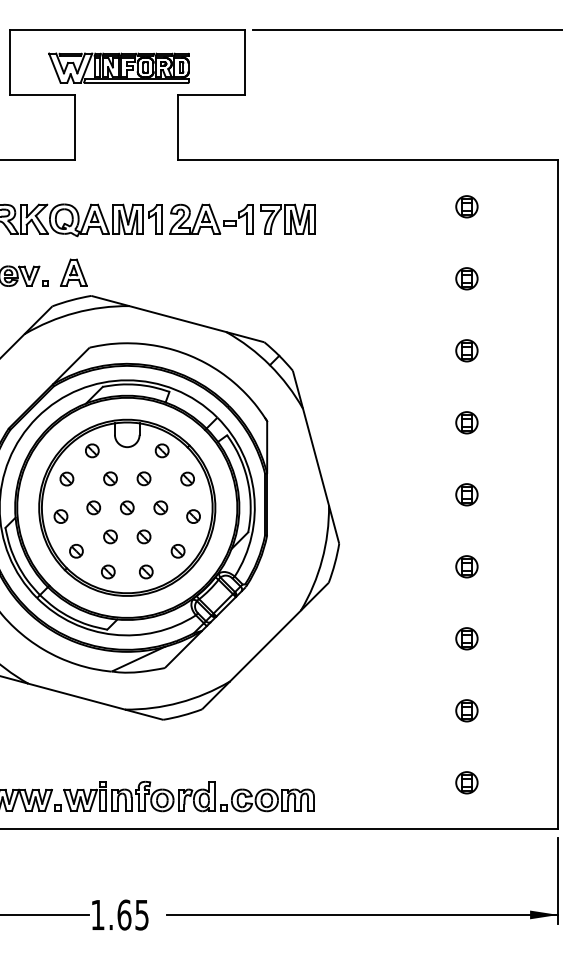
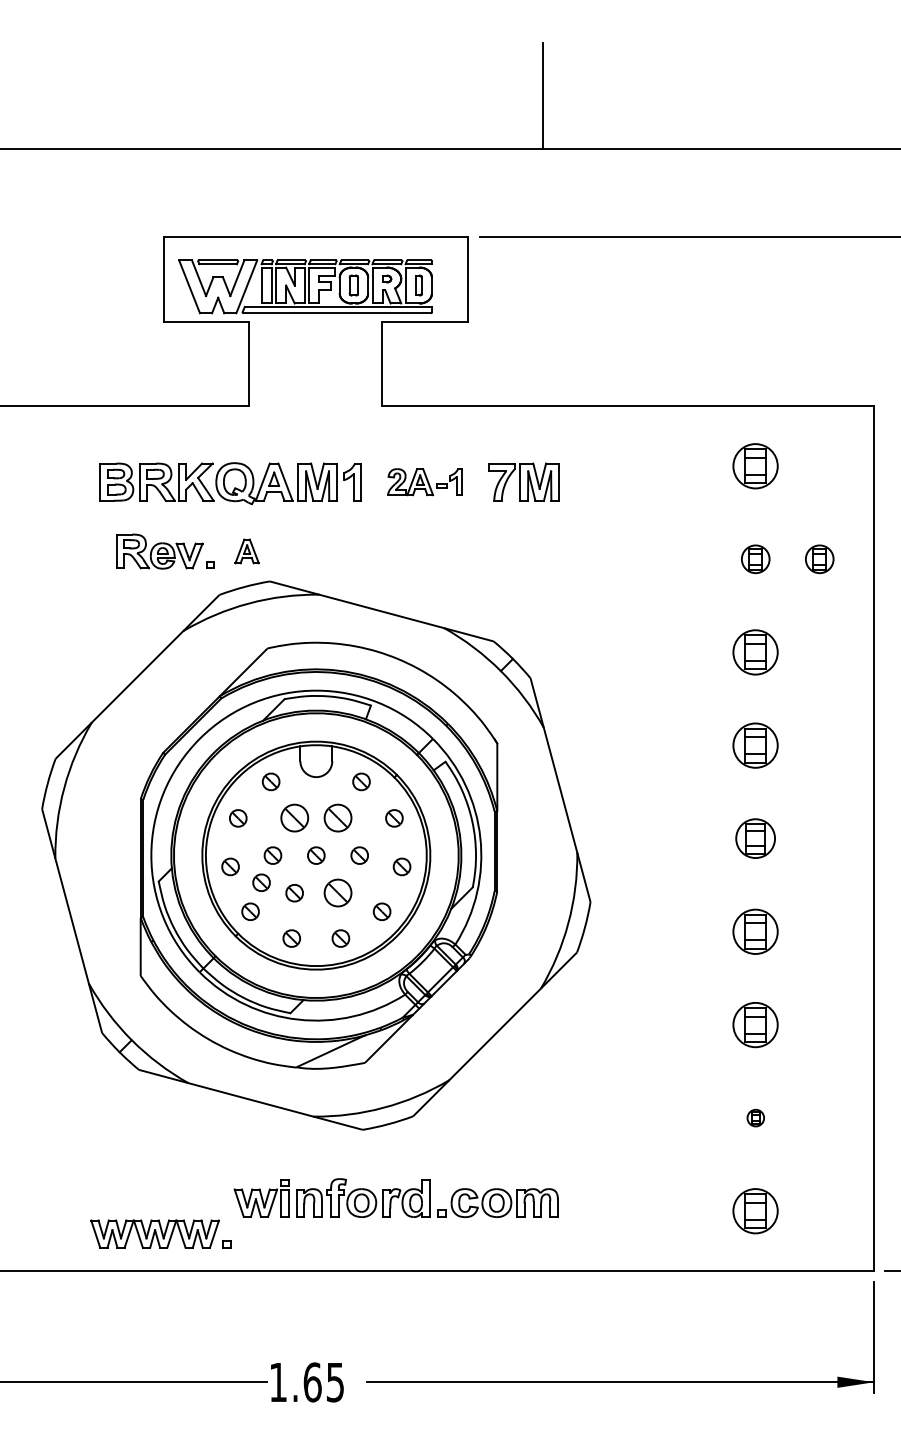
part: (118, 67) -> (305, 286), size x1.4
part: (466, 206) -> (755, 465), size x1.6
part: (210, 218) -> (424, 481), size x0.7
part: (73, 272) -> (246, 551), size x0.7
part: (516, 278) -> (819, 559), added
part: (466, 350) -> (755, 652), size x1.6
part: (466, 422) -> (755, 745), size x1.6
part: (110, 478) -> (294, 817), size x1.6
part: (143, 478) -> (337, 817), size x1.6
part: (466, 494) -> (755, 838), size x1.4
part: (84, 528) -> (261, 882), added
part: (143, 537) -> (337, 893), size x1.6
part: (466, 566) -> (755, 931), size x1.6
part: (466, 638) -> (755, 1024), size x1.6
part: (466, 710) -> (755, 1117), size x0.6
part: (466, 782) -> (755, 1211), size x1.6
part: (188, 796) -> (395, 1198), moved

